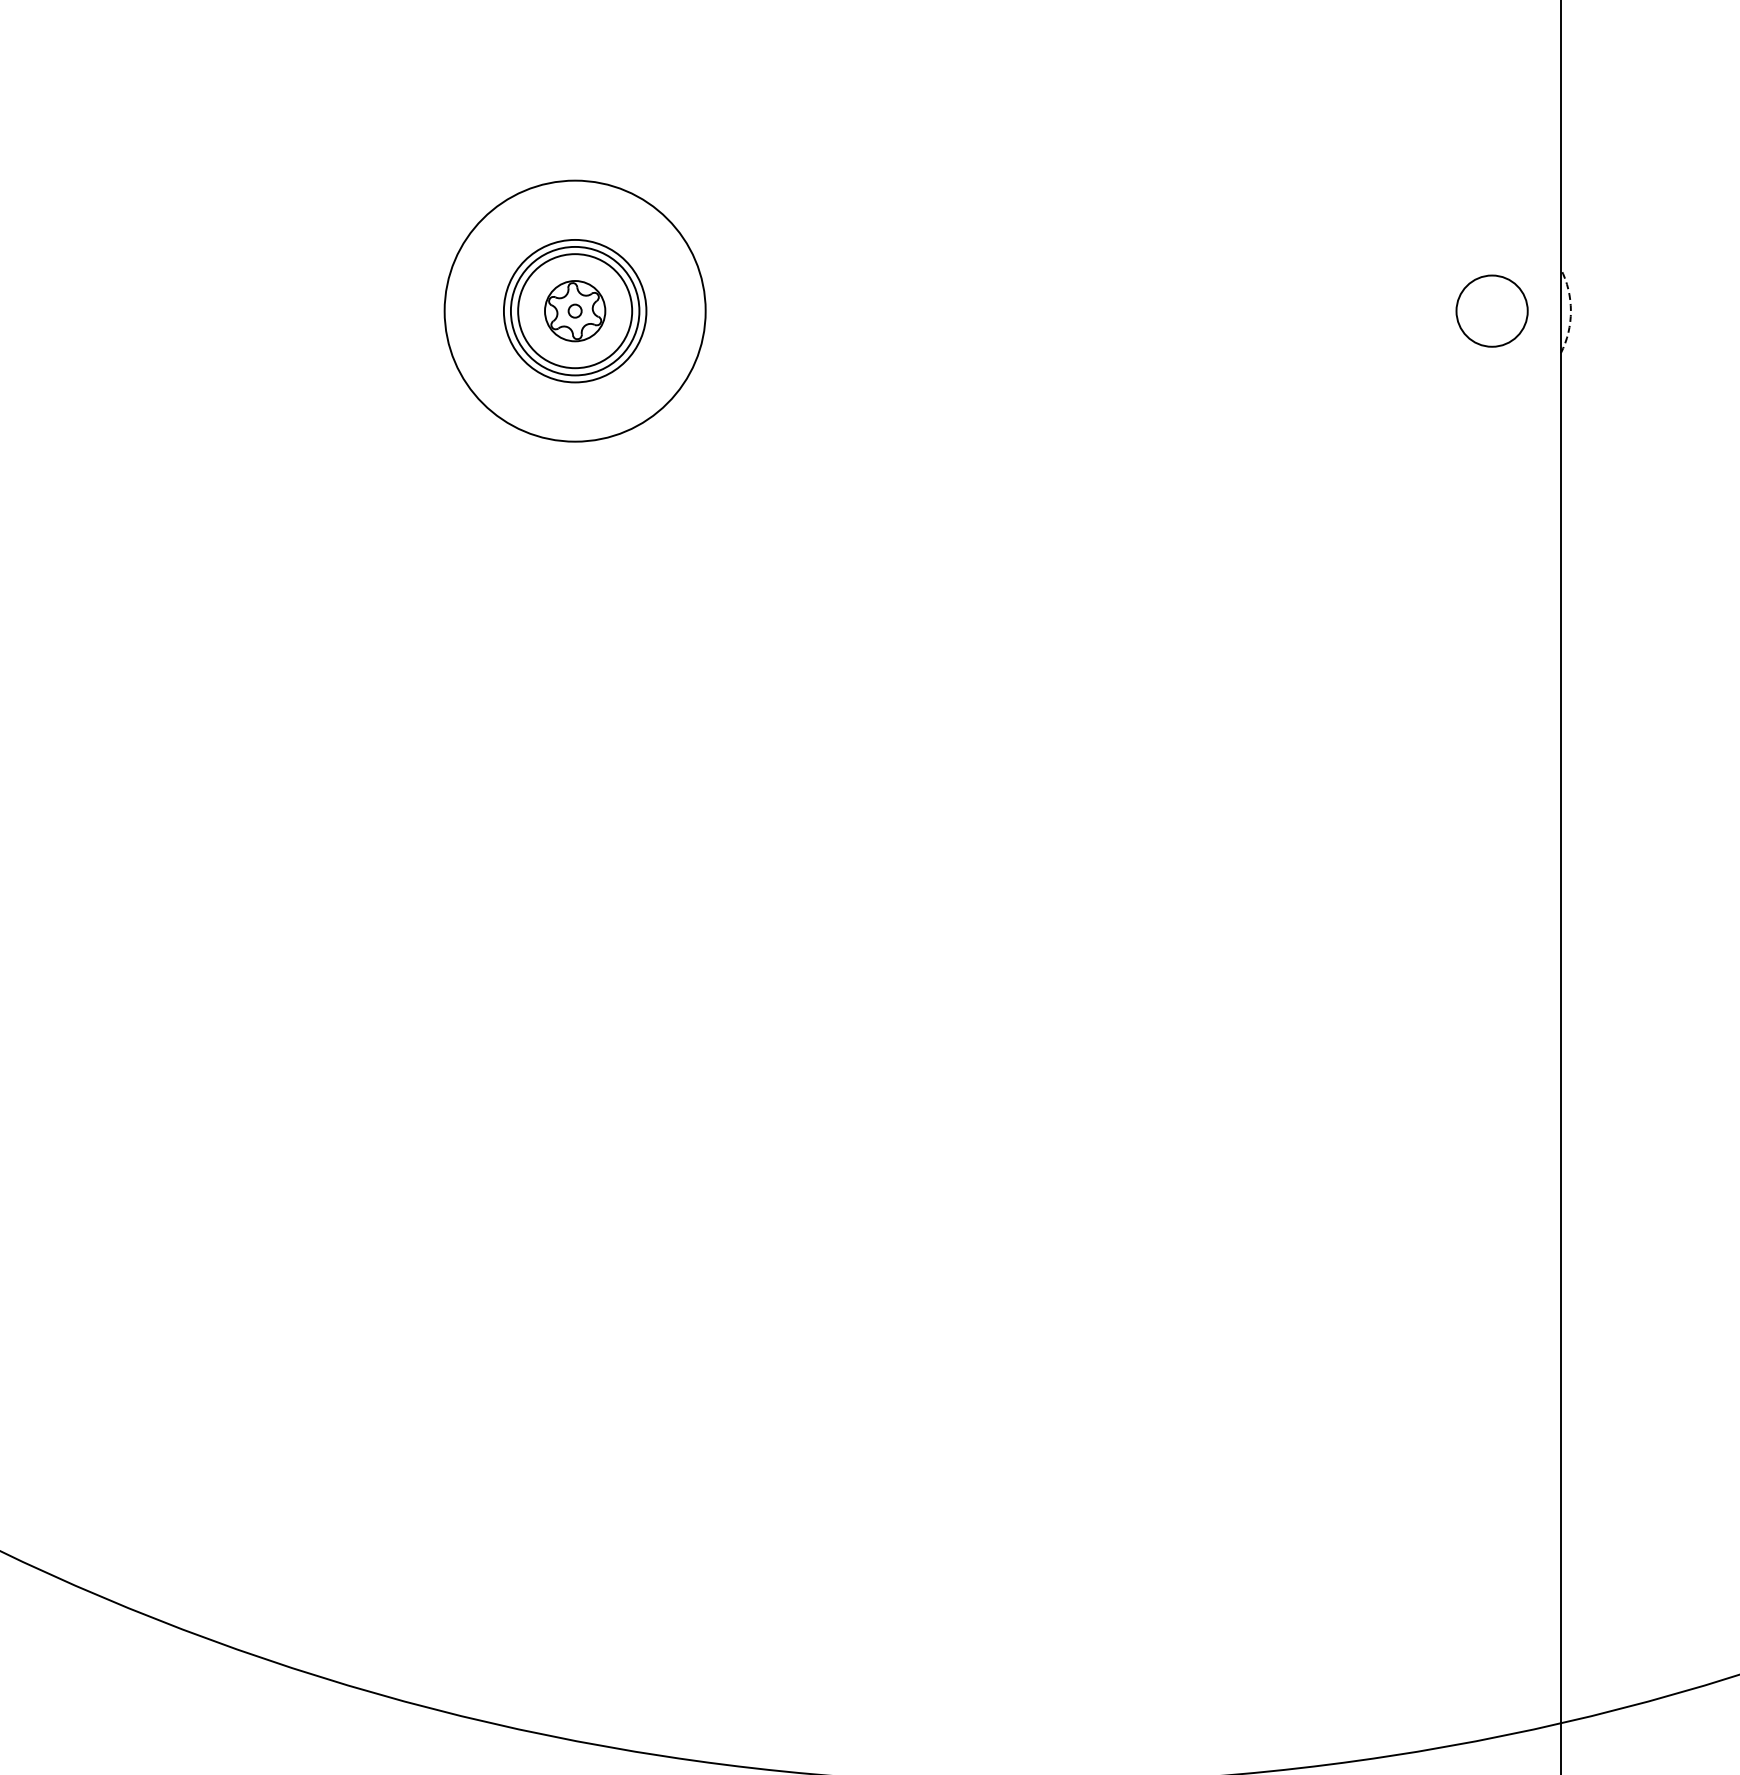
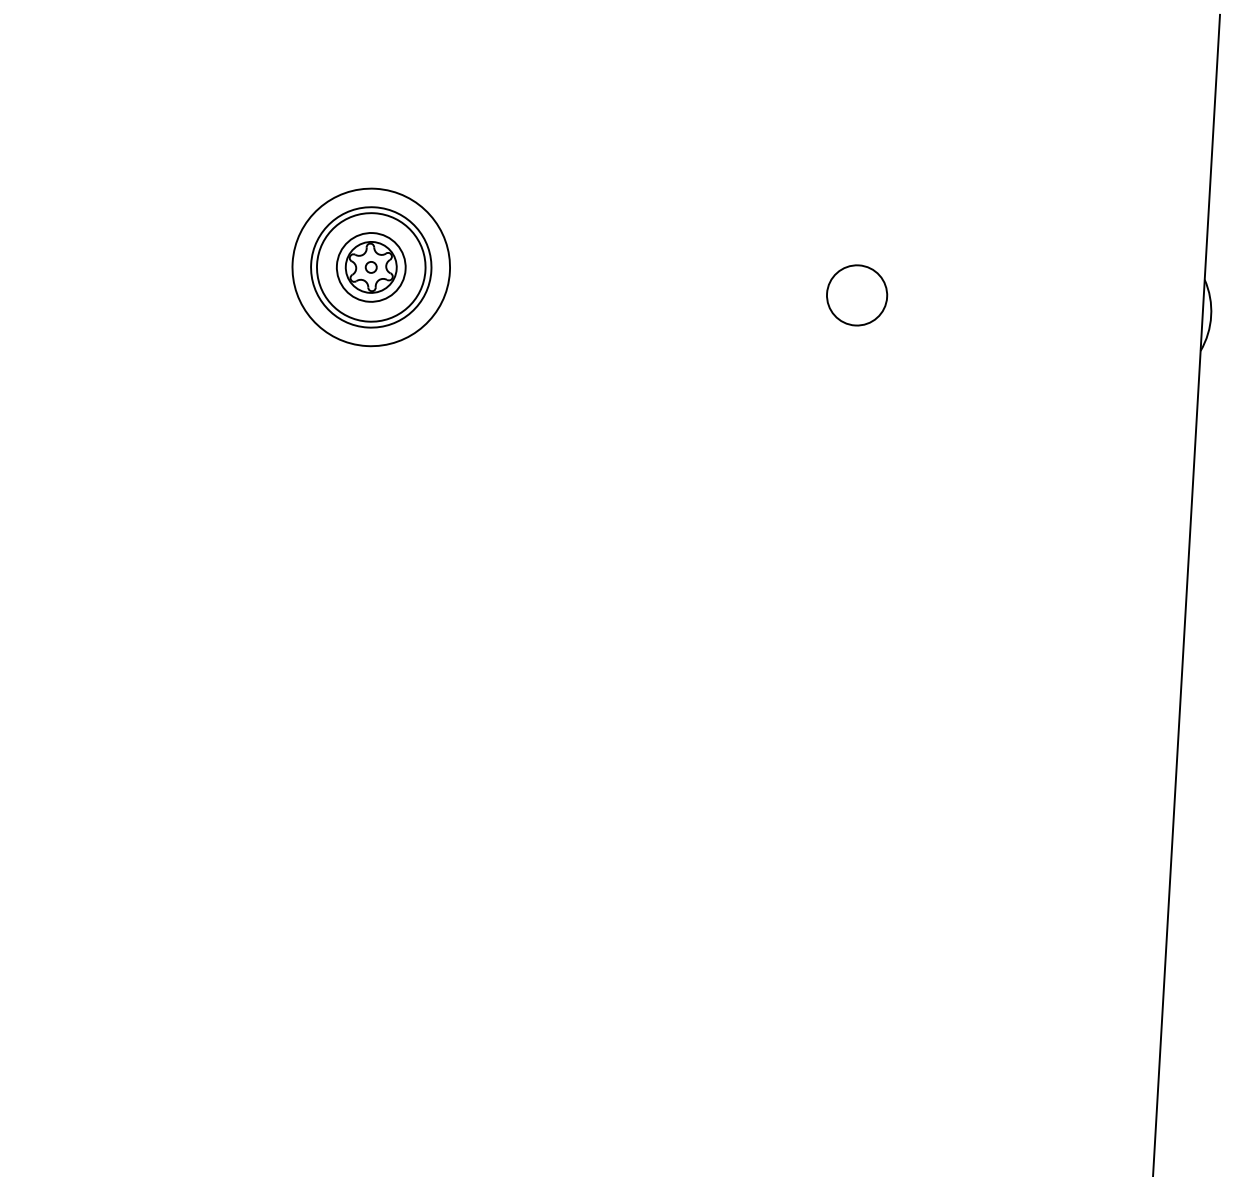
circle: (574, 310) -> (370, 266), size x0.71
circle: (574, 310) -> (370, 266), size x0.71
circle: (1491, 310) -> (856, 294), moved
arc: (1570, 311) -> (1210, 316), dashed -> solid

